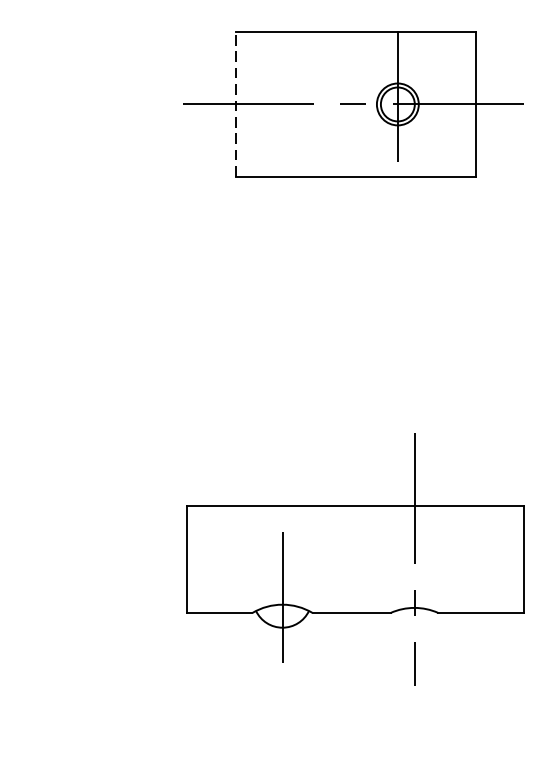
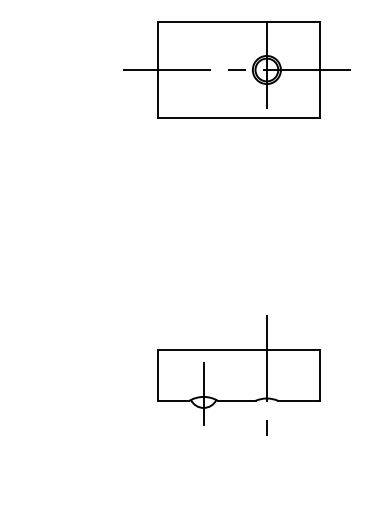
line: (236, 103) -> (158, 69), dashed -> solid
part: (355, 559) -> (238, 375), size x0.71

